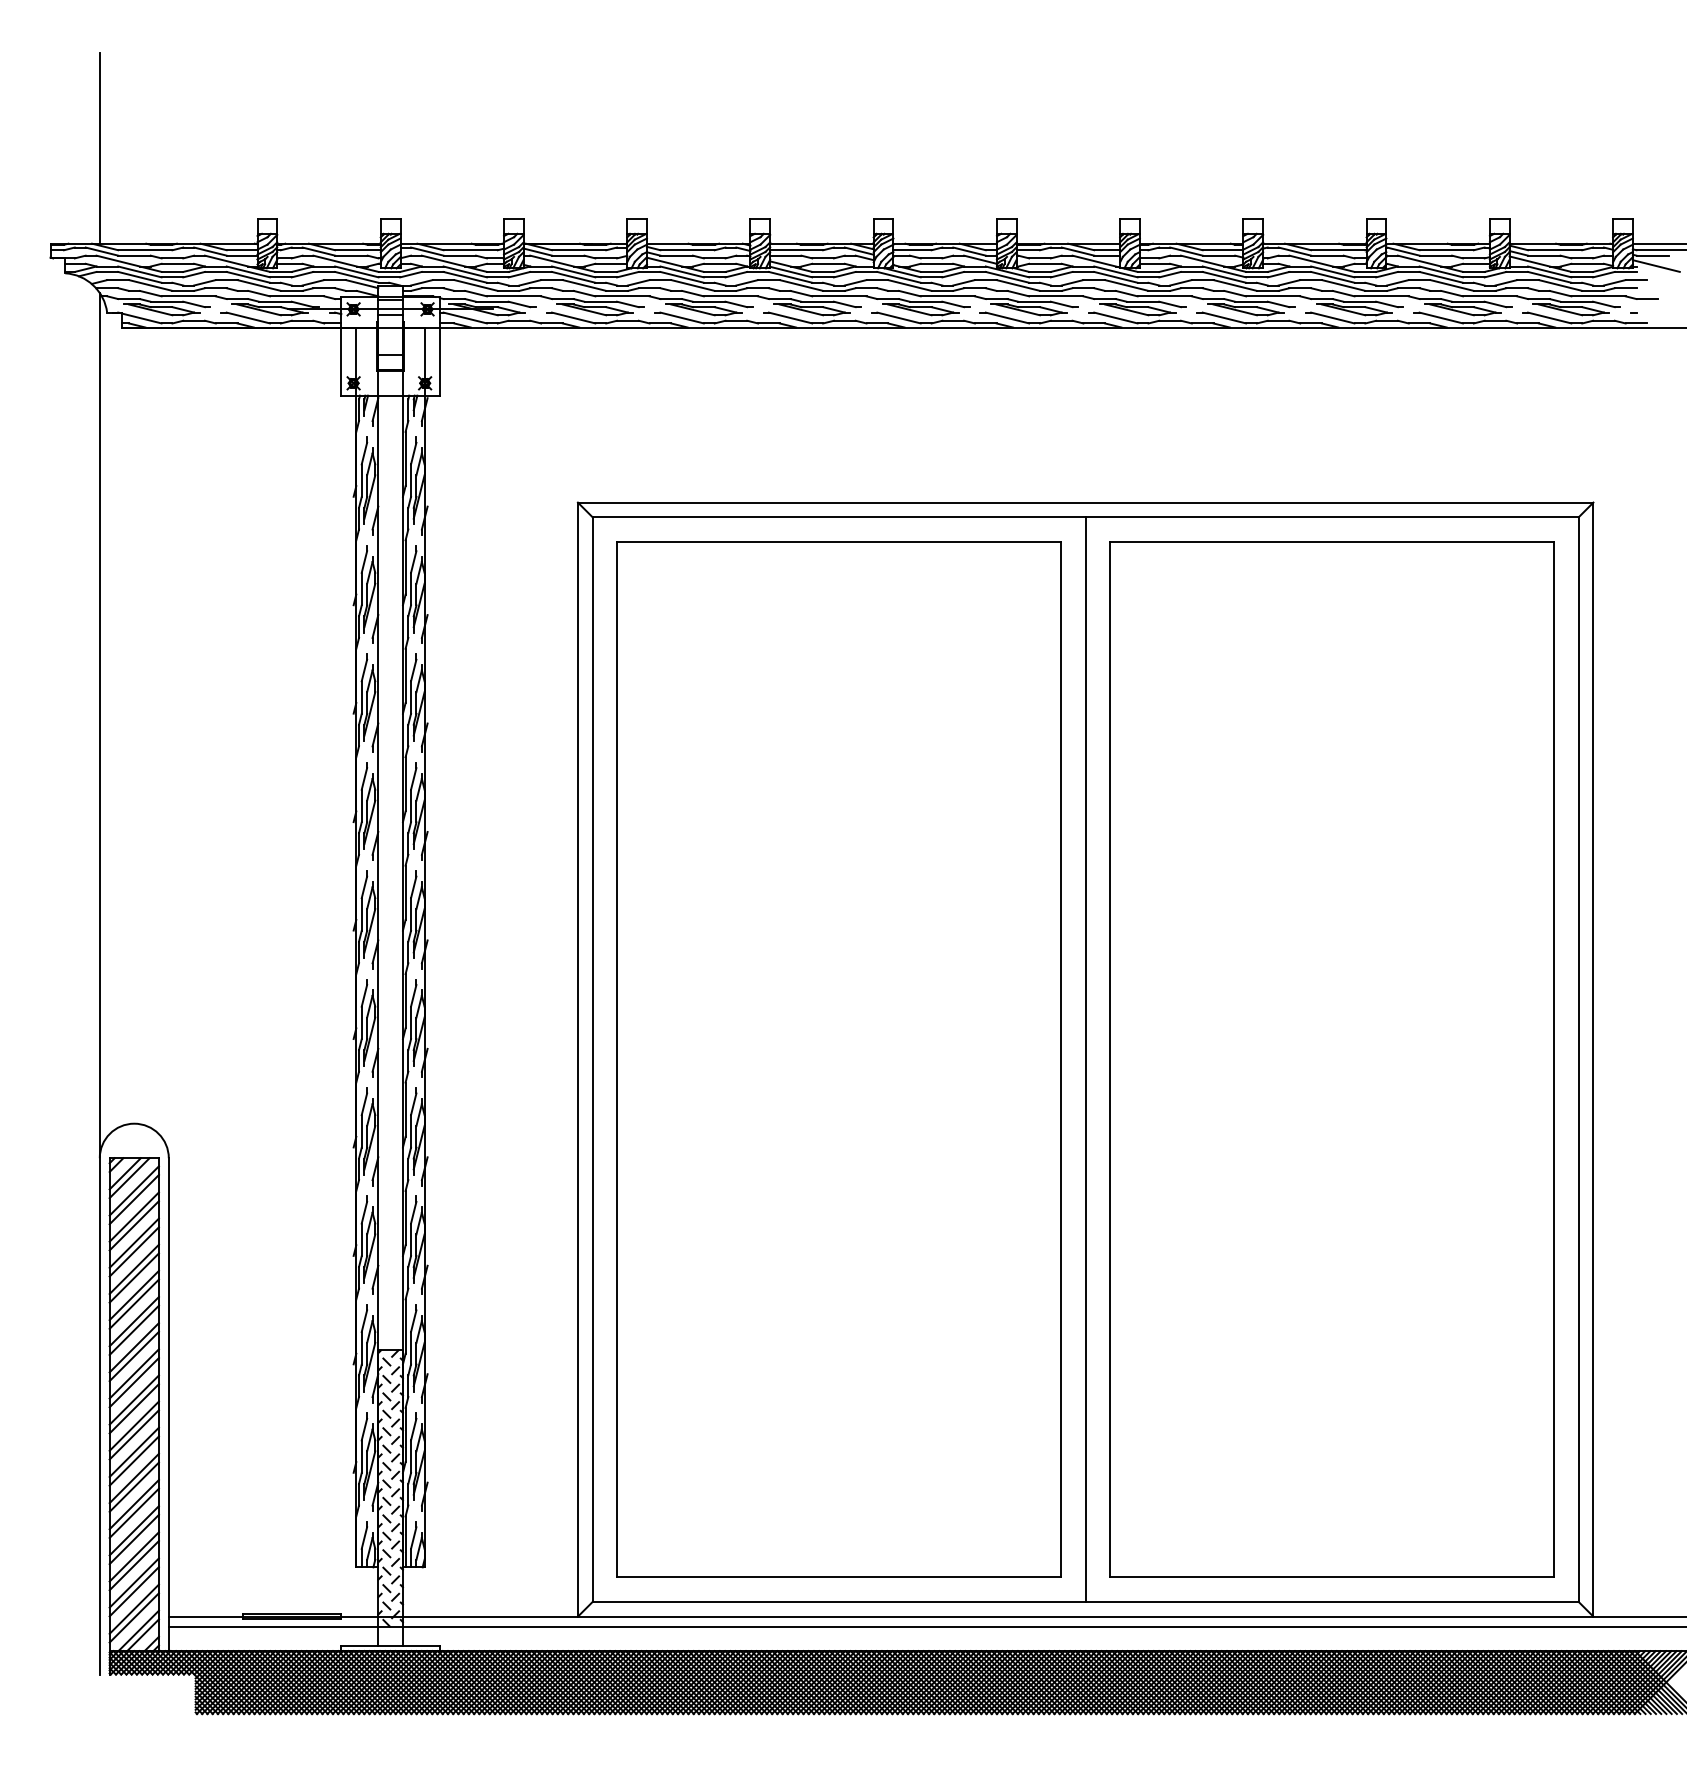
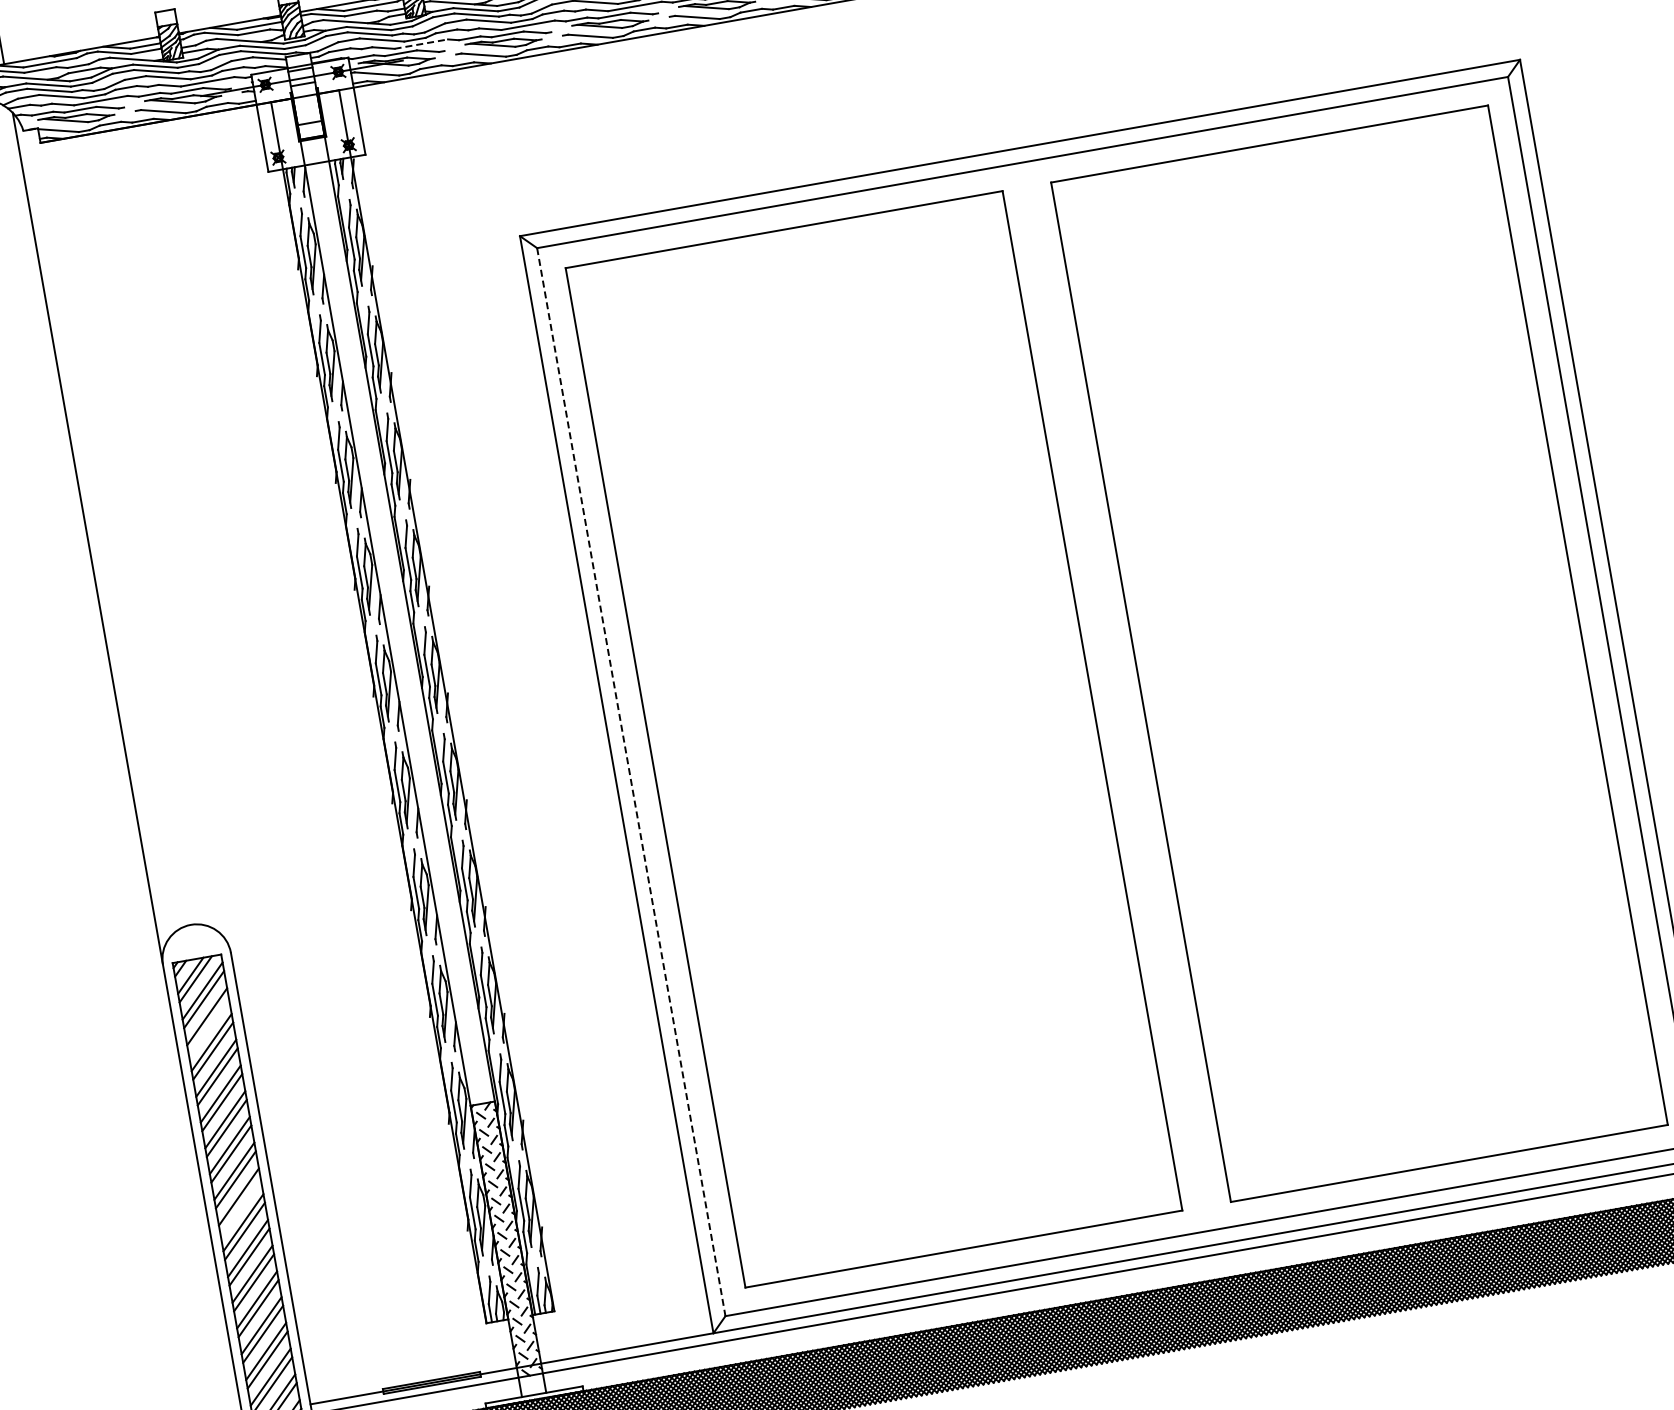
line: (514, 296) -> (421, 44), solid -> dashed
line: (1085, 1059) -> (1116, 696), removed
line: (592, 1060) -> (631, 783), solid -> dashed
line: (133, 1225) -> (207, 1025), removed
line: (133, 1408) -> (239, 1205), removed

